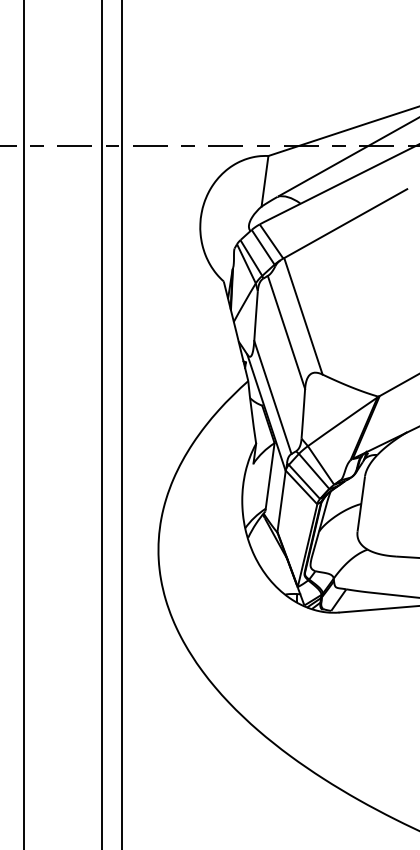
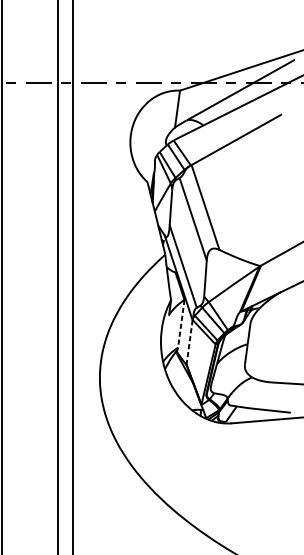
line: (270, 476) -> (181, 324), solid -> dashed
line: (281, 501) -> (189, 342), solid -> dashed

